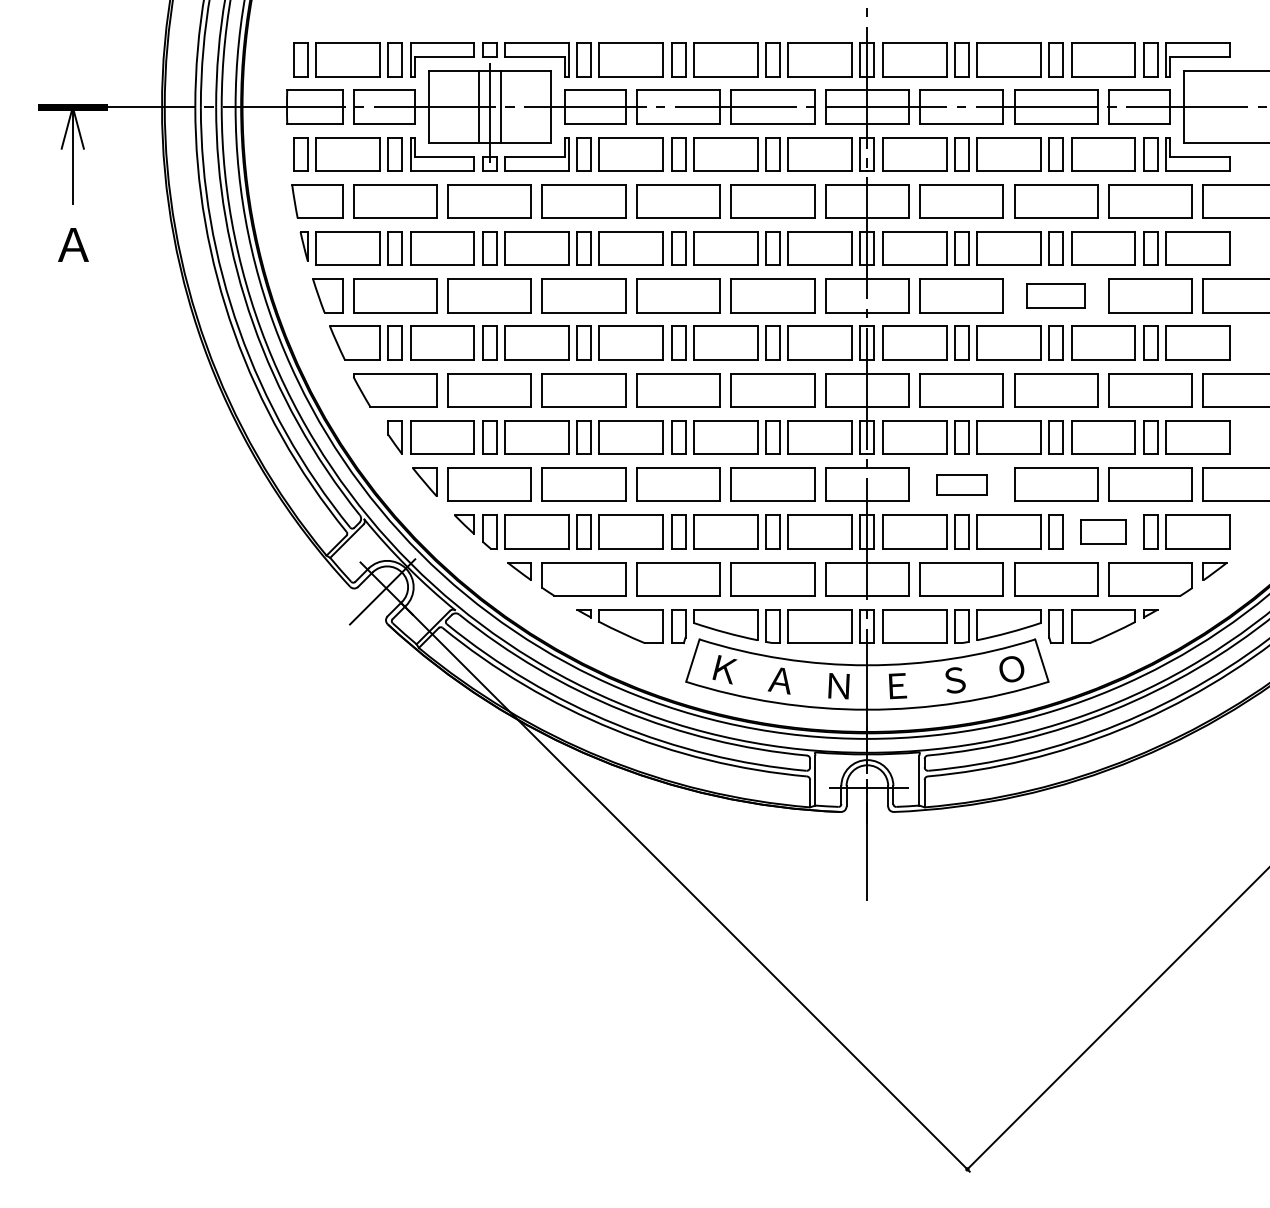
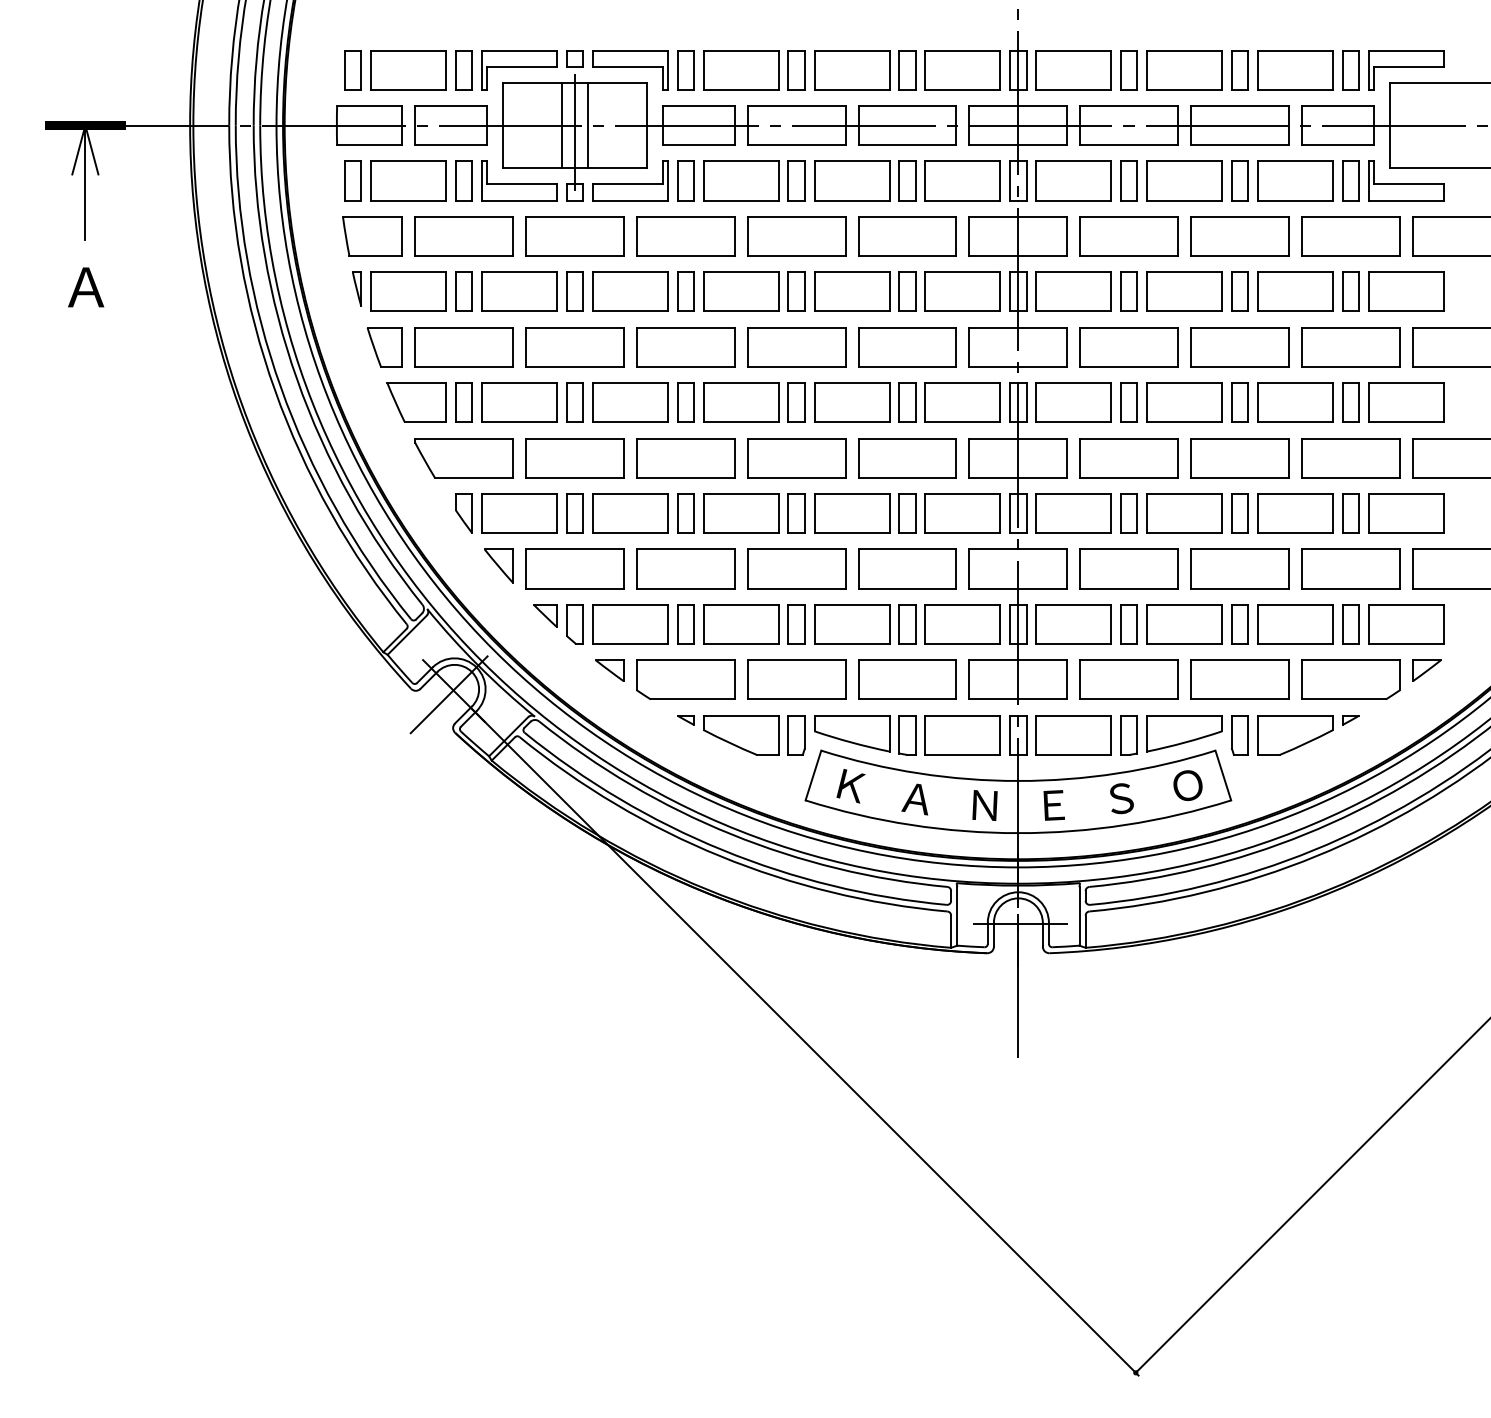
part: (1056, 295) -> (1240, 346), size x1.43
part: (961, 484) -> (1128, 568), size x1.67
part: (1103, 531) -> (1295, 623), size x1.43

